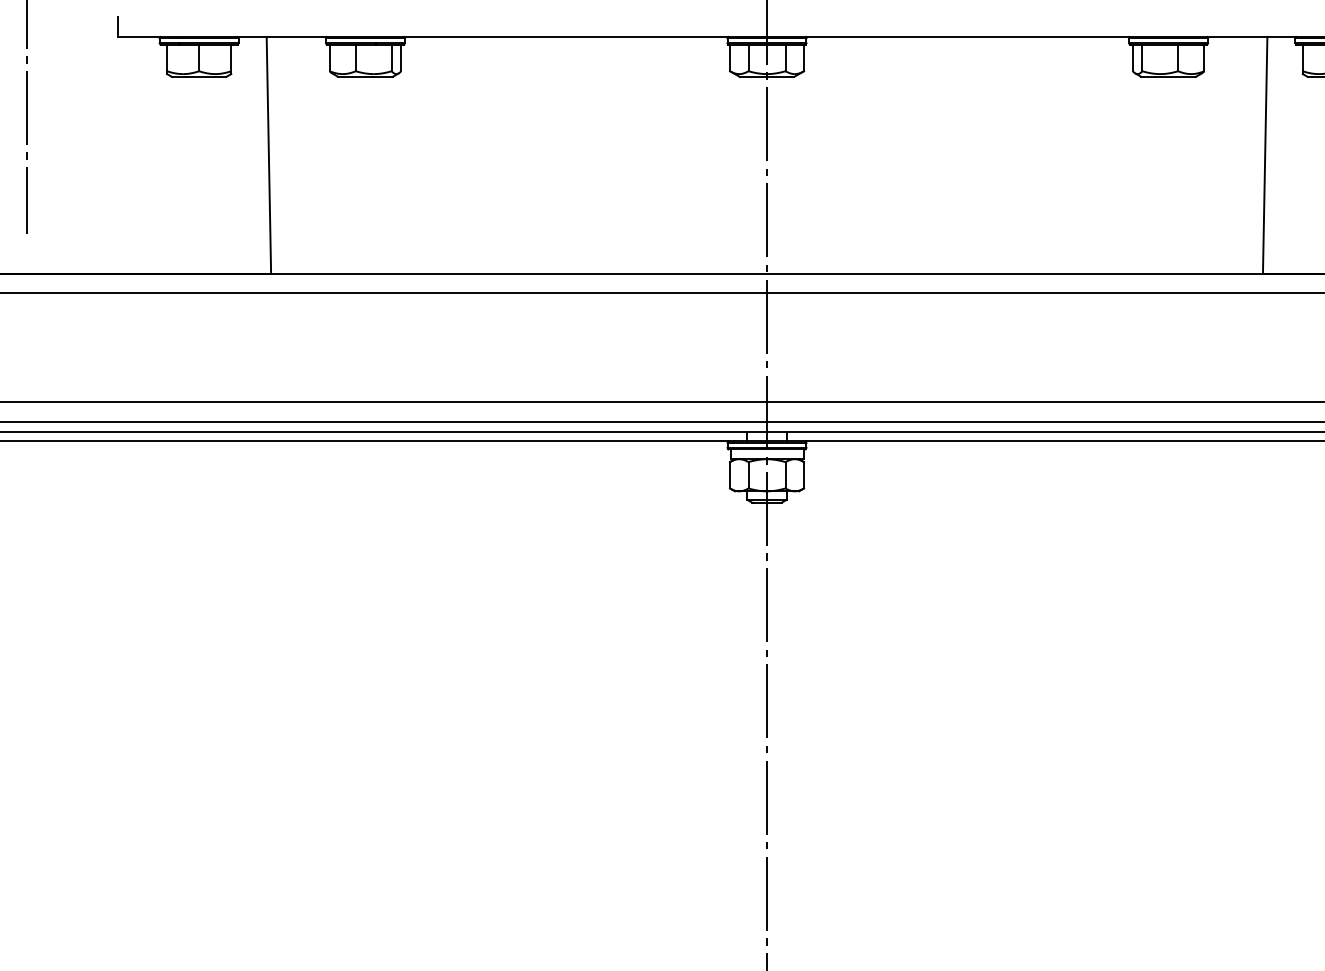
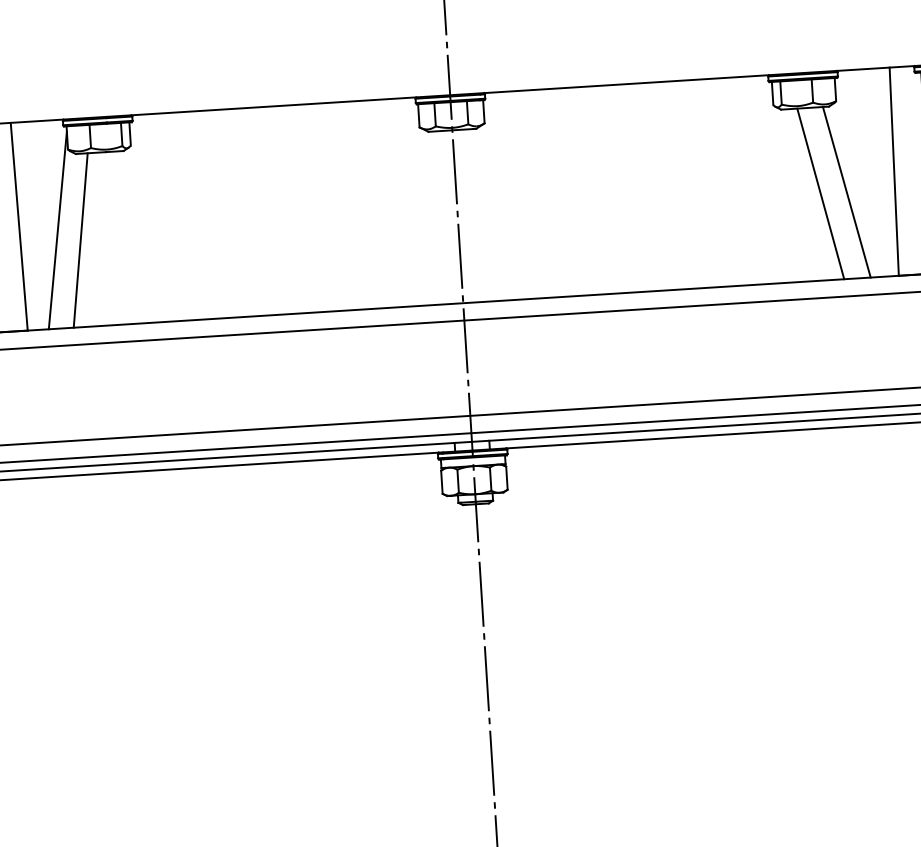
line: (312, 161) -> (57, 229), added
line: (337, 174) -> (80, 239), added
line: (1179, 174) -> (820, 193), added
line: (1209, 174) -> (846, 191), added

